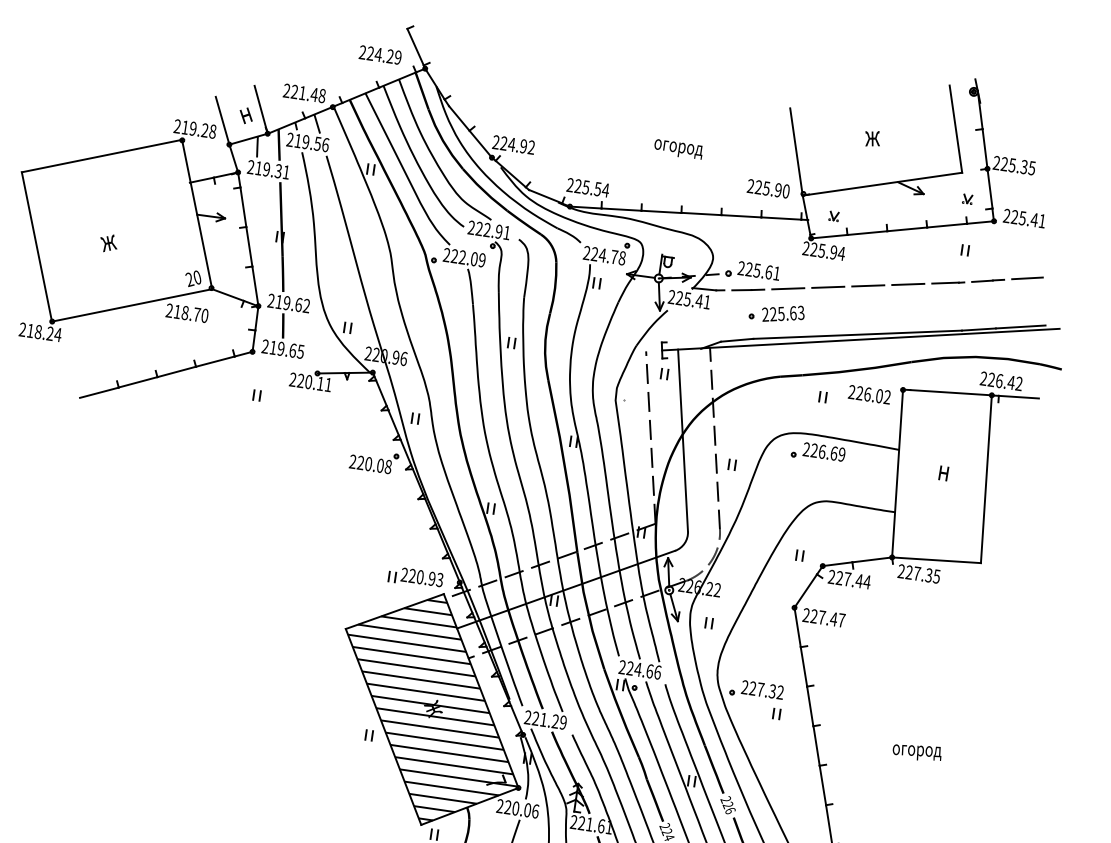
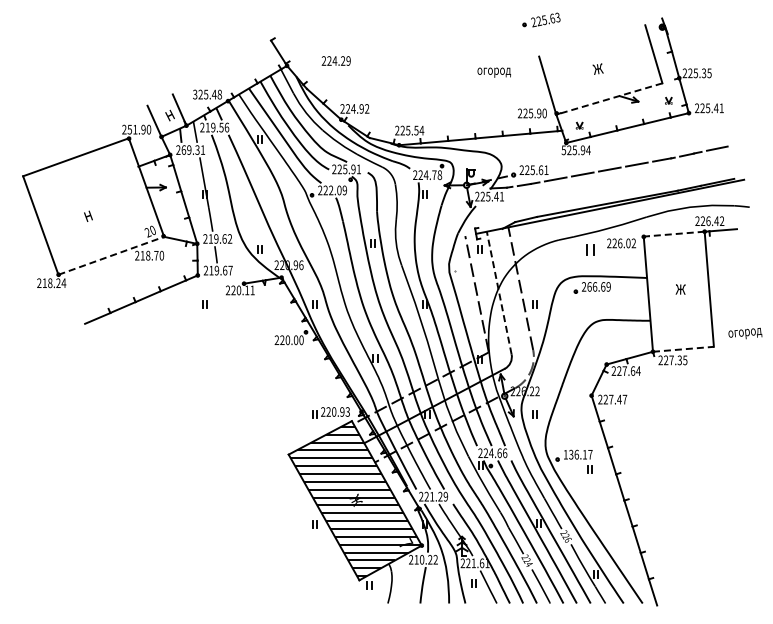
text: (379, 54) -> (335, 60), moved
text: (294, 91) -> (200, 94), 221.48 -> 325.48
text: (199, 129) -> (139, 129), 219.28 -> 251.90
text: (677, 149) -> (493, 72), moved
text: (258, 167) -> (183, 149), 219.31 -> 269.31
line: (881, 184) -> (608, 99), solid -> dashed
text: (487, 230) -> (345, 169), 222.91 -> 225.91
text: (109, 242) -> (89, 215), ж -> н
text: (805, 248) -> (563, 150), 225.94 -> 525.94
part: (964, 249) -> (671, 135), removed
line: (132, 304) -> (111, 255), solid -> dashed
part: (777, 312) -> (541, 19), moved
text: (300, 351) -> (230, 270), 219.65 -> 219.67
line: (950, 392) -> (676, 233), solid -> dashed
part: (822, 396) -> (589, 249), size x1.6
line: (683, 441) -> (499, 293), solid -> dashed
text: (814, 450) -> (589, 286), 226.69 -> 266.69
text: (388, 467) -> (301, 340), 220.08 -> 220.00
text: (944, 473) -> (680, 289), н -> ж
part: (799, 555) -> (589, 359), removed
line: (936, 560) -> (683, 349), solid -> dashed
text: (858, 580) -> (632, 370), 227.44 -> 227.64
text: (761, 689) -> (577, 454), 227.32 -> 136.17
text: (917, 751) -> (745, 333), moved
text: (520, 808) -> (425, 559), 220.06 -> 210.22

